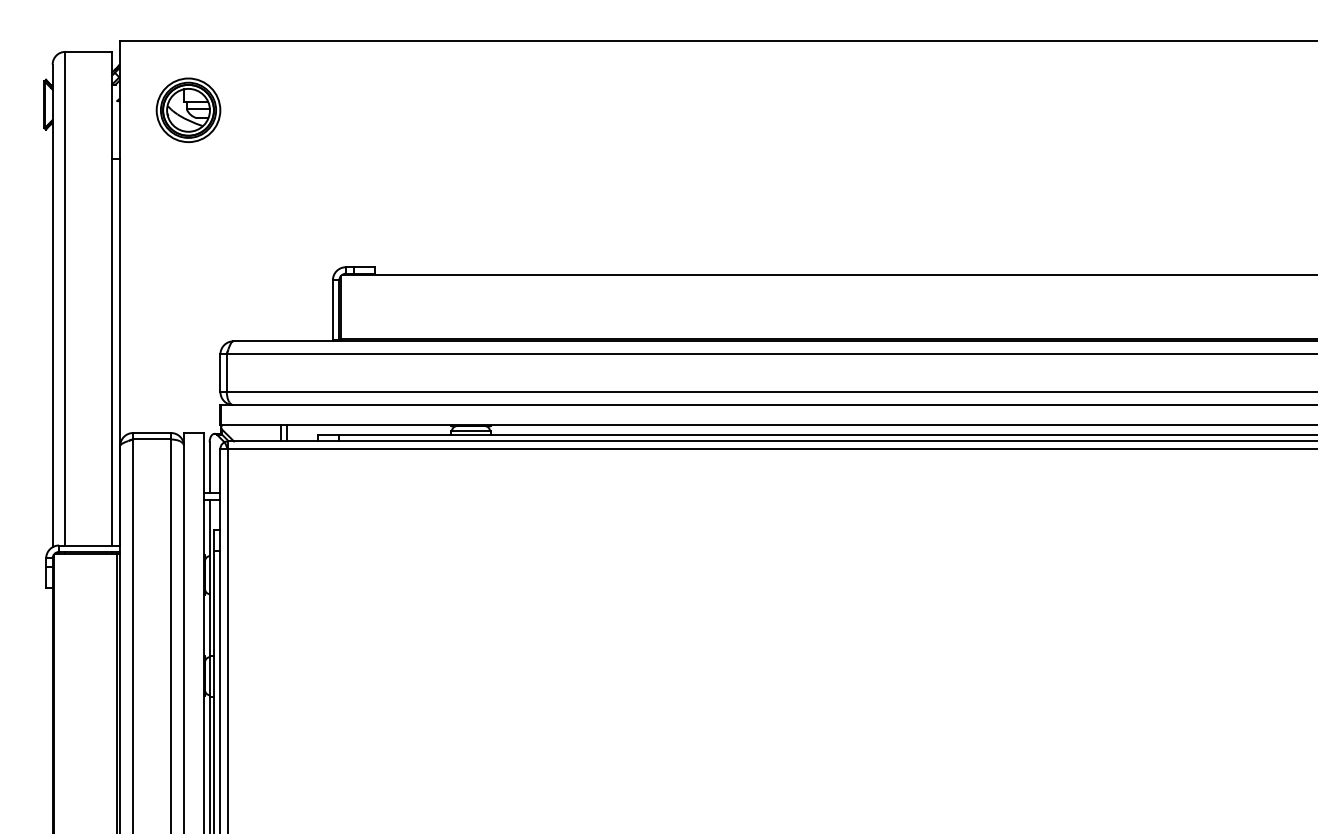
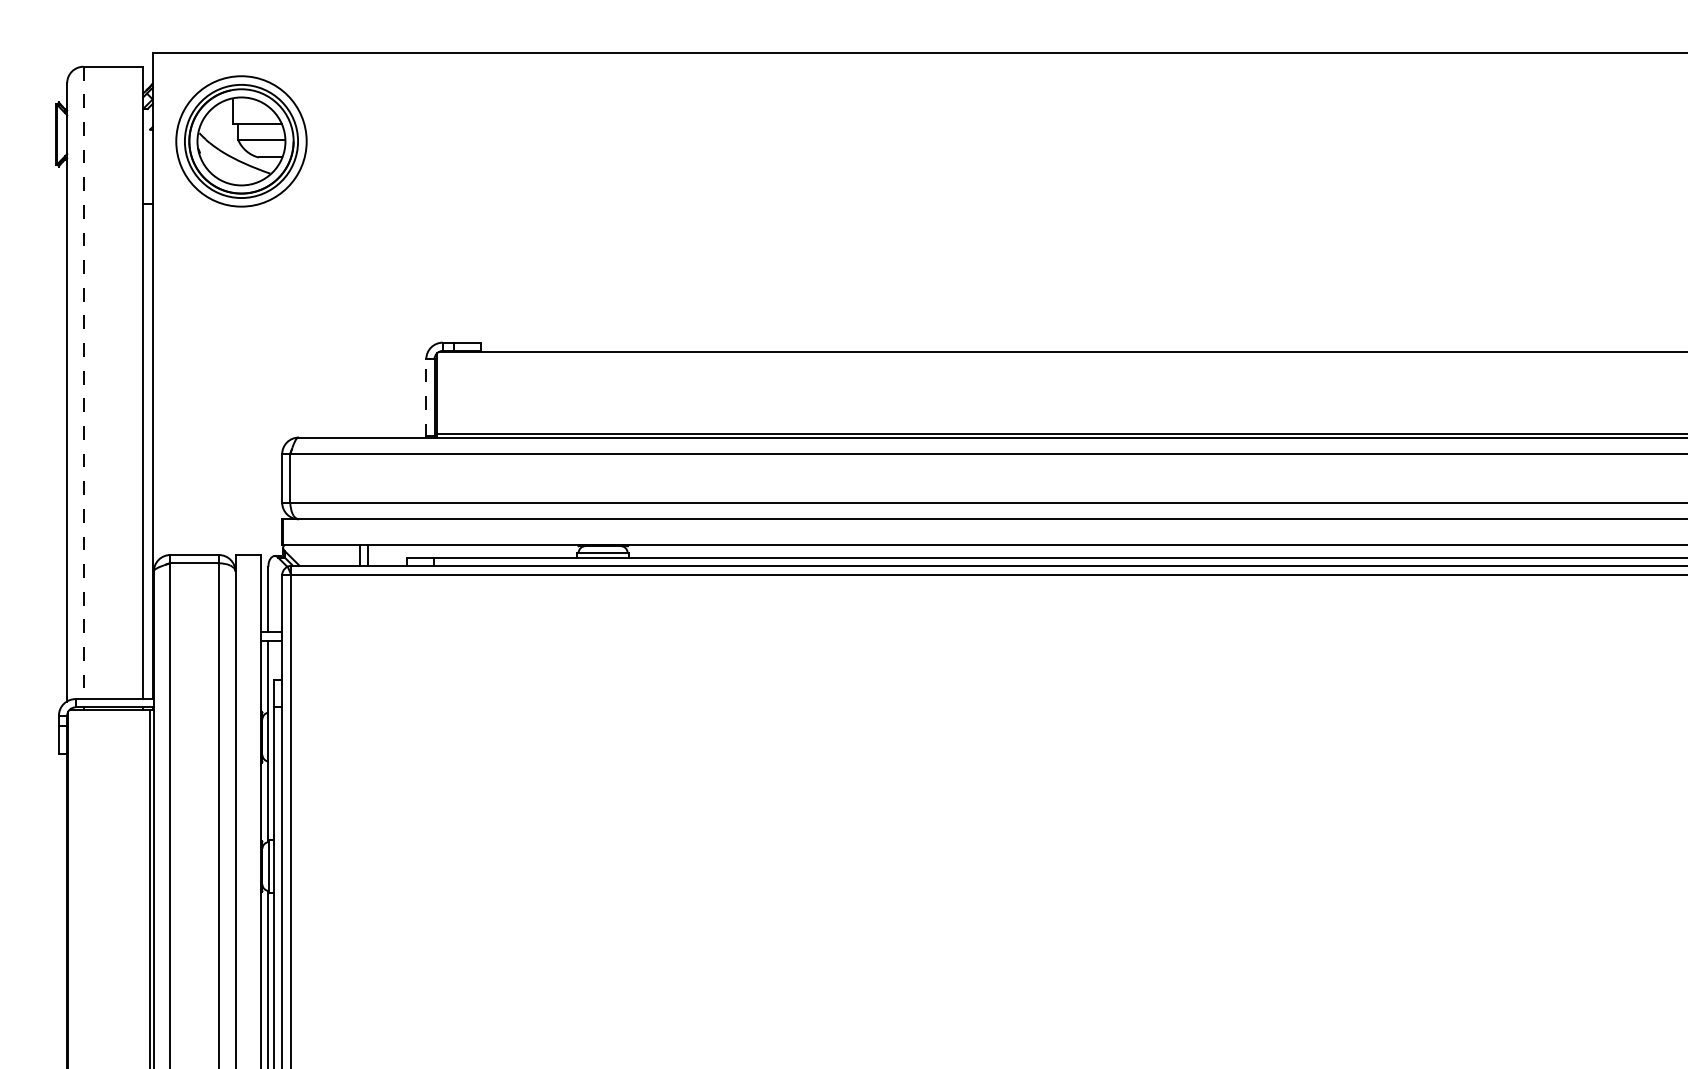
part: (187, 110) -> (240, 141), size x1.6
line: (65, 299) -> (83, 383), solid -> dashed
line: (333, 310) -> (426, 397), solid -> dashed

